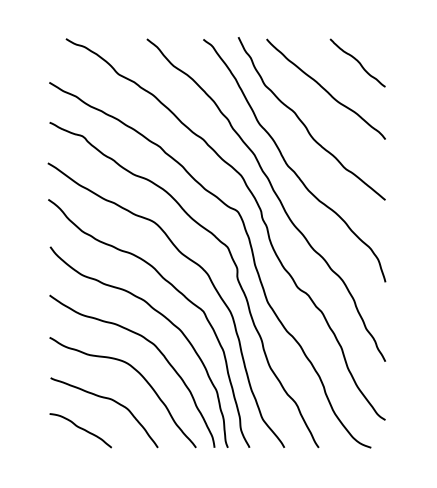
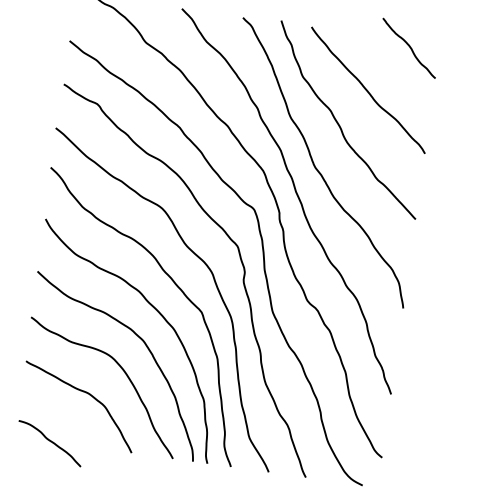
curve: (357, 62) -> (409, 47), moved
curve: (80, 429) -> (49, 442), moved

